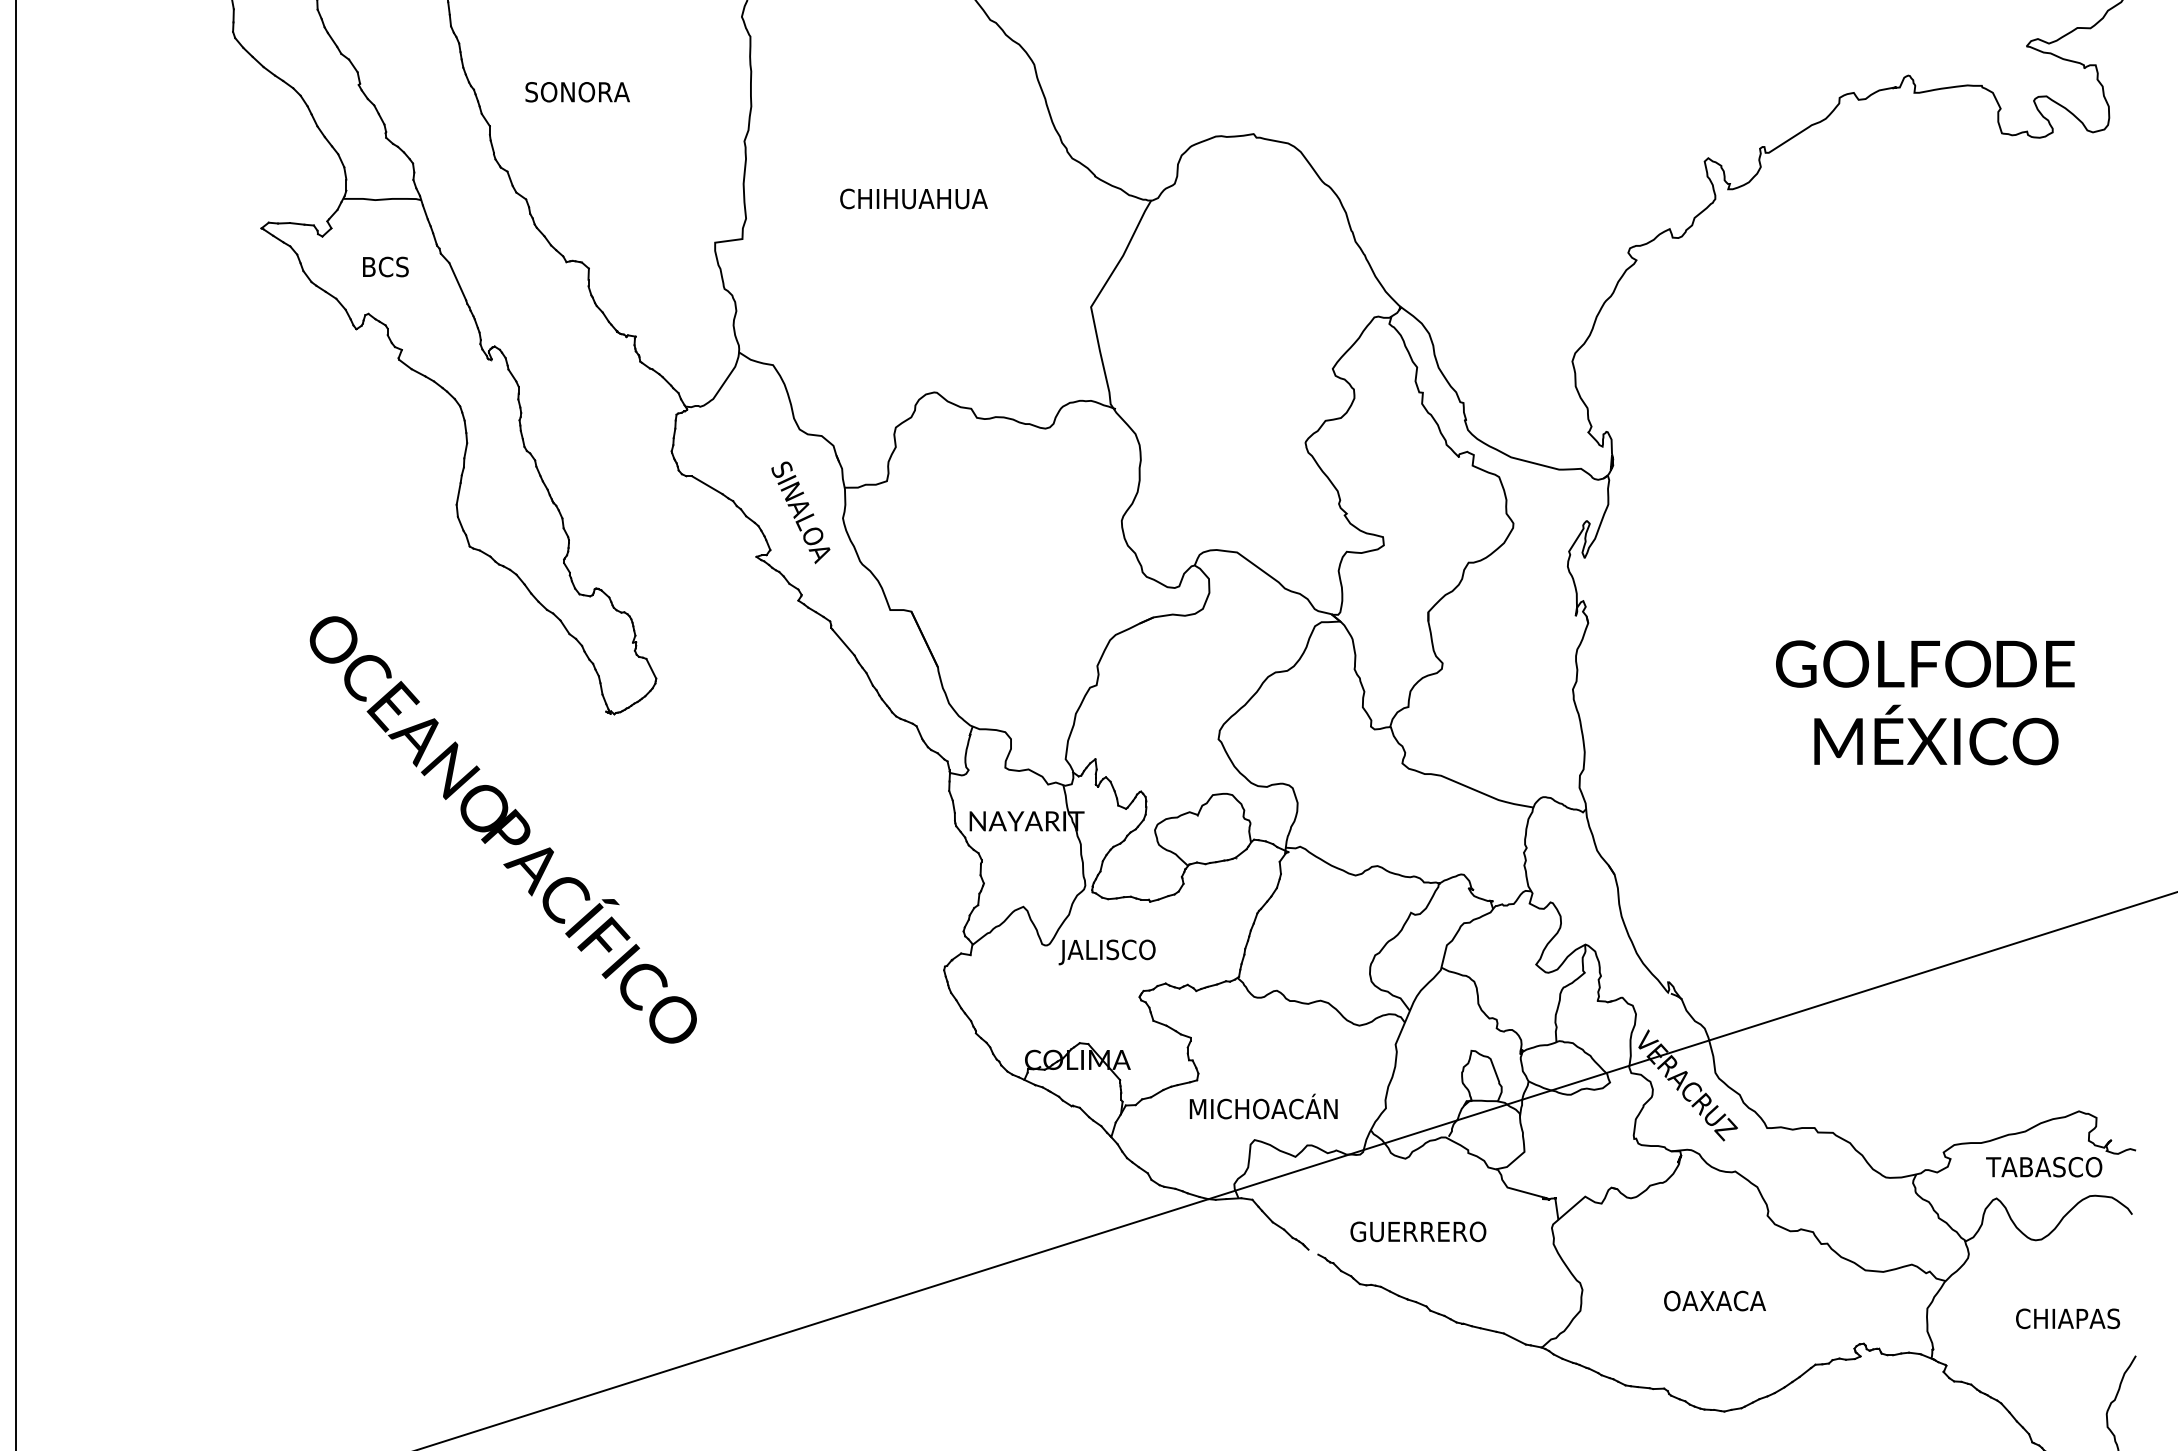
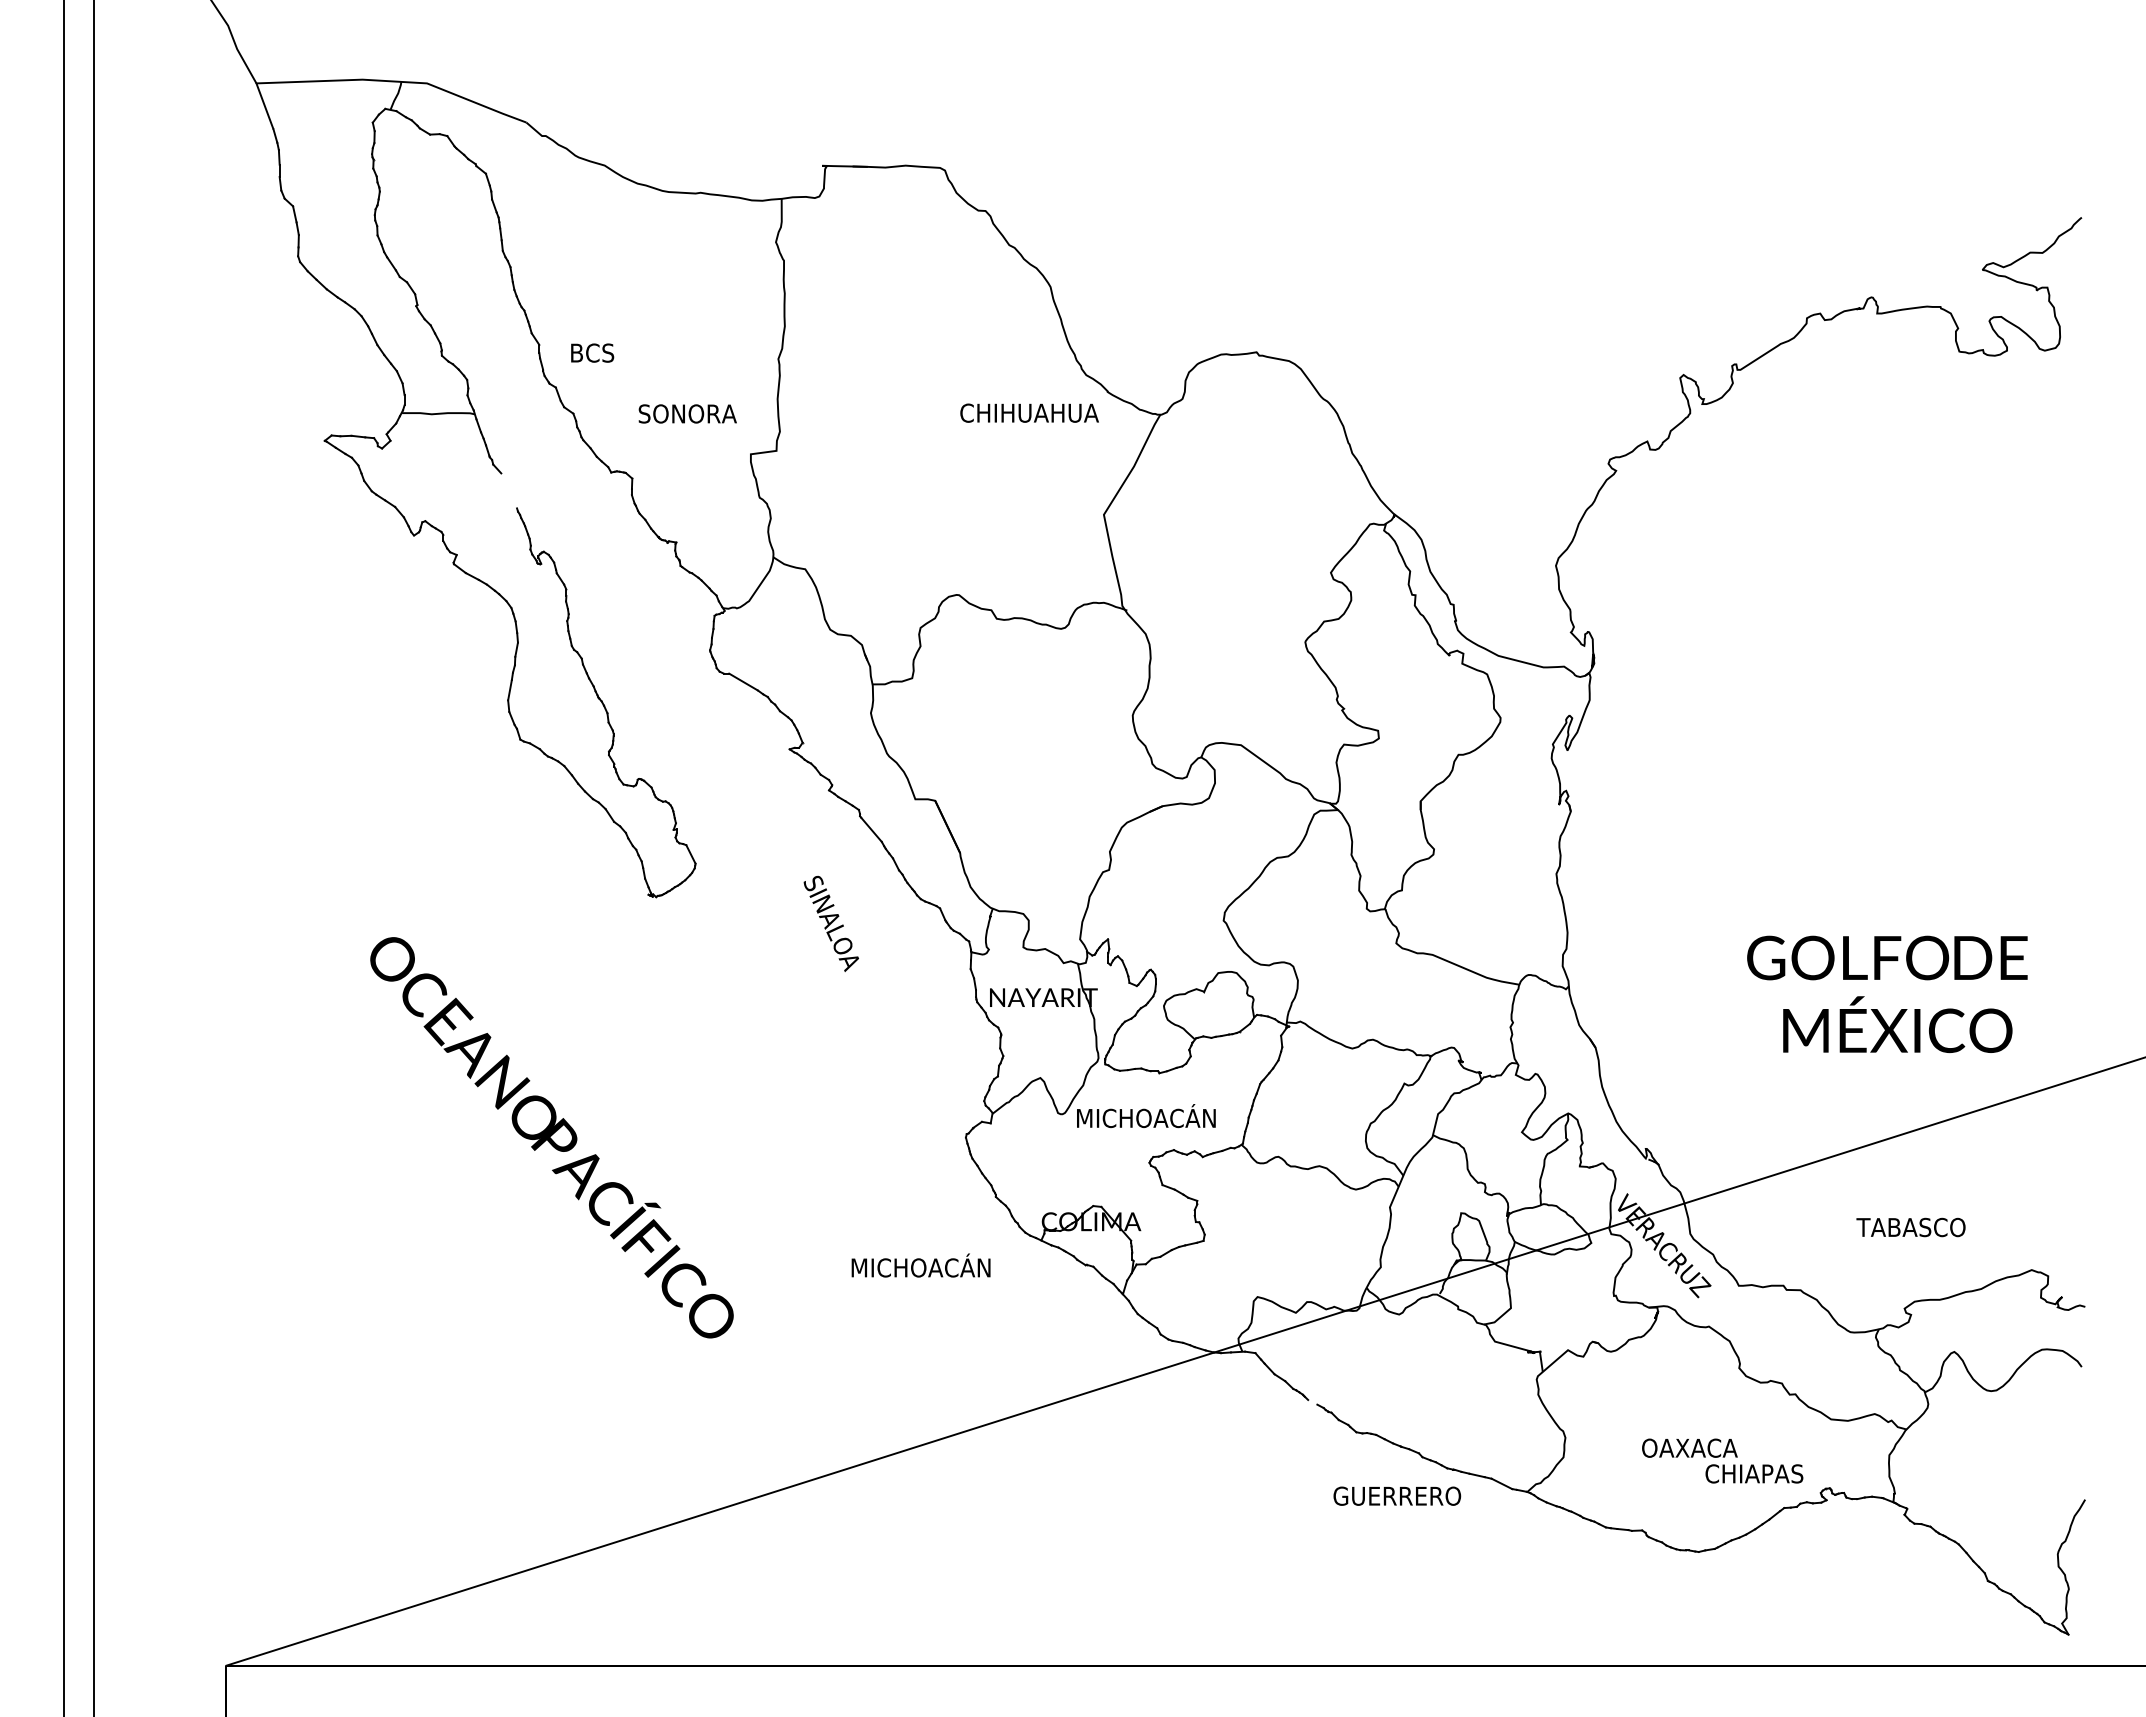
text: (577, 91) -> (687, 413), moved
text: (913, 198) -> (1029, 412), moved
text: (385, 266) -> (592, 352), moved
line: (458, 281) -> (509, 490), removed
text: (799, 512) -> (830, 923), moved
text: (1925, 702) -> (1887, 994), moved
text: (502, 829) -> (551, 1137), moved
text: (1134, 949) -> (1144, 1118), JALISCO -> MICHOACÁN
text: (1263, 1106) -> (920, 1265), moved
text: (2043, 1167) -> (1910, 1227), moved
text: (1418, 1231) -> (1397, 1495), moved
text: (2068, 1318) -> (1754, 1473), moved

